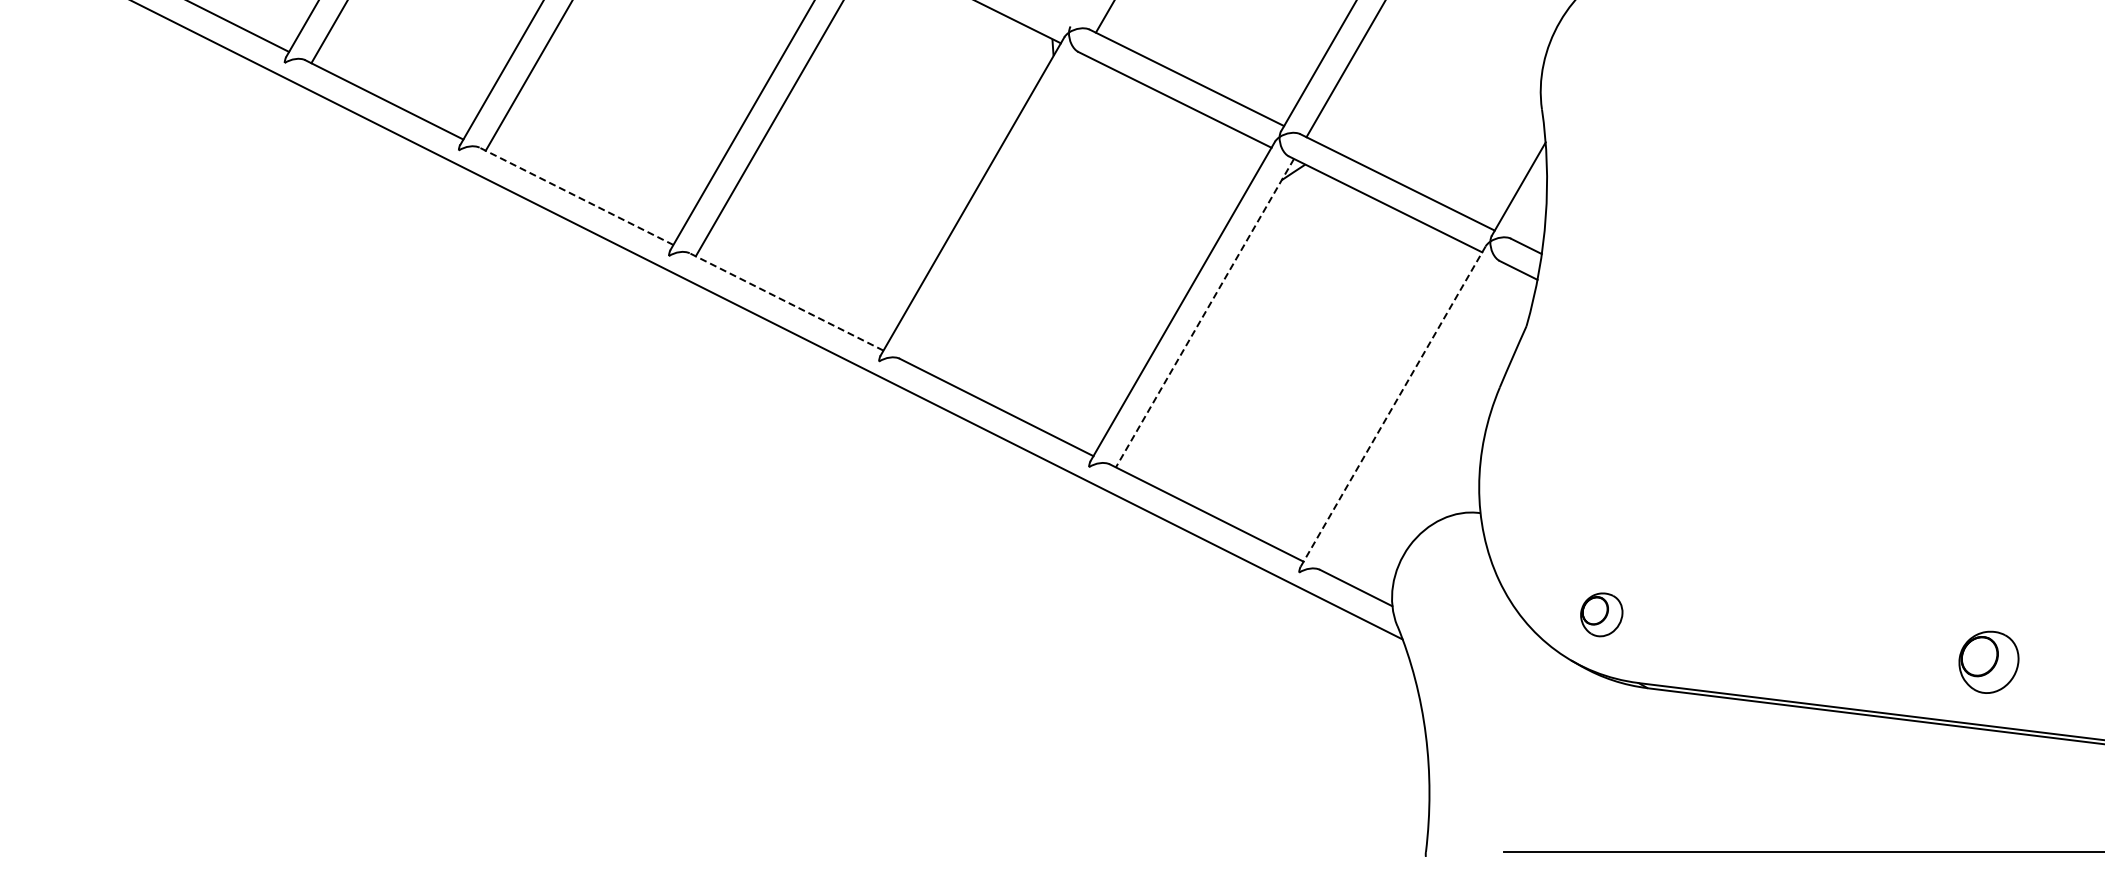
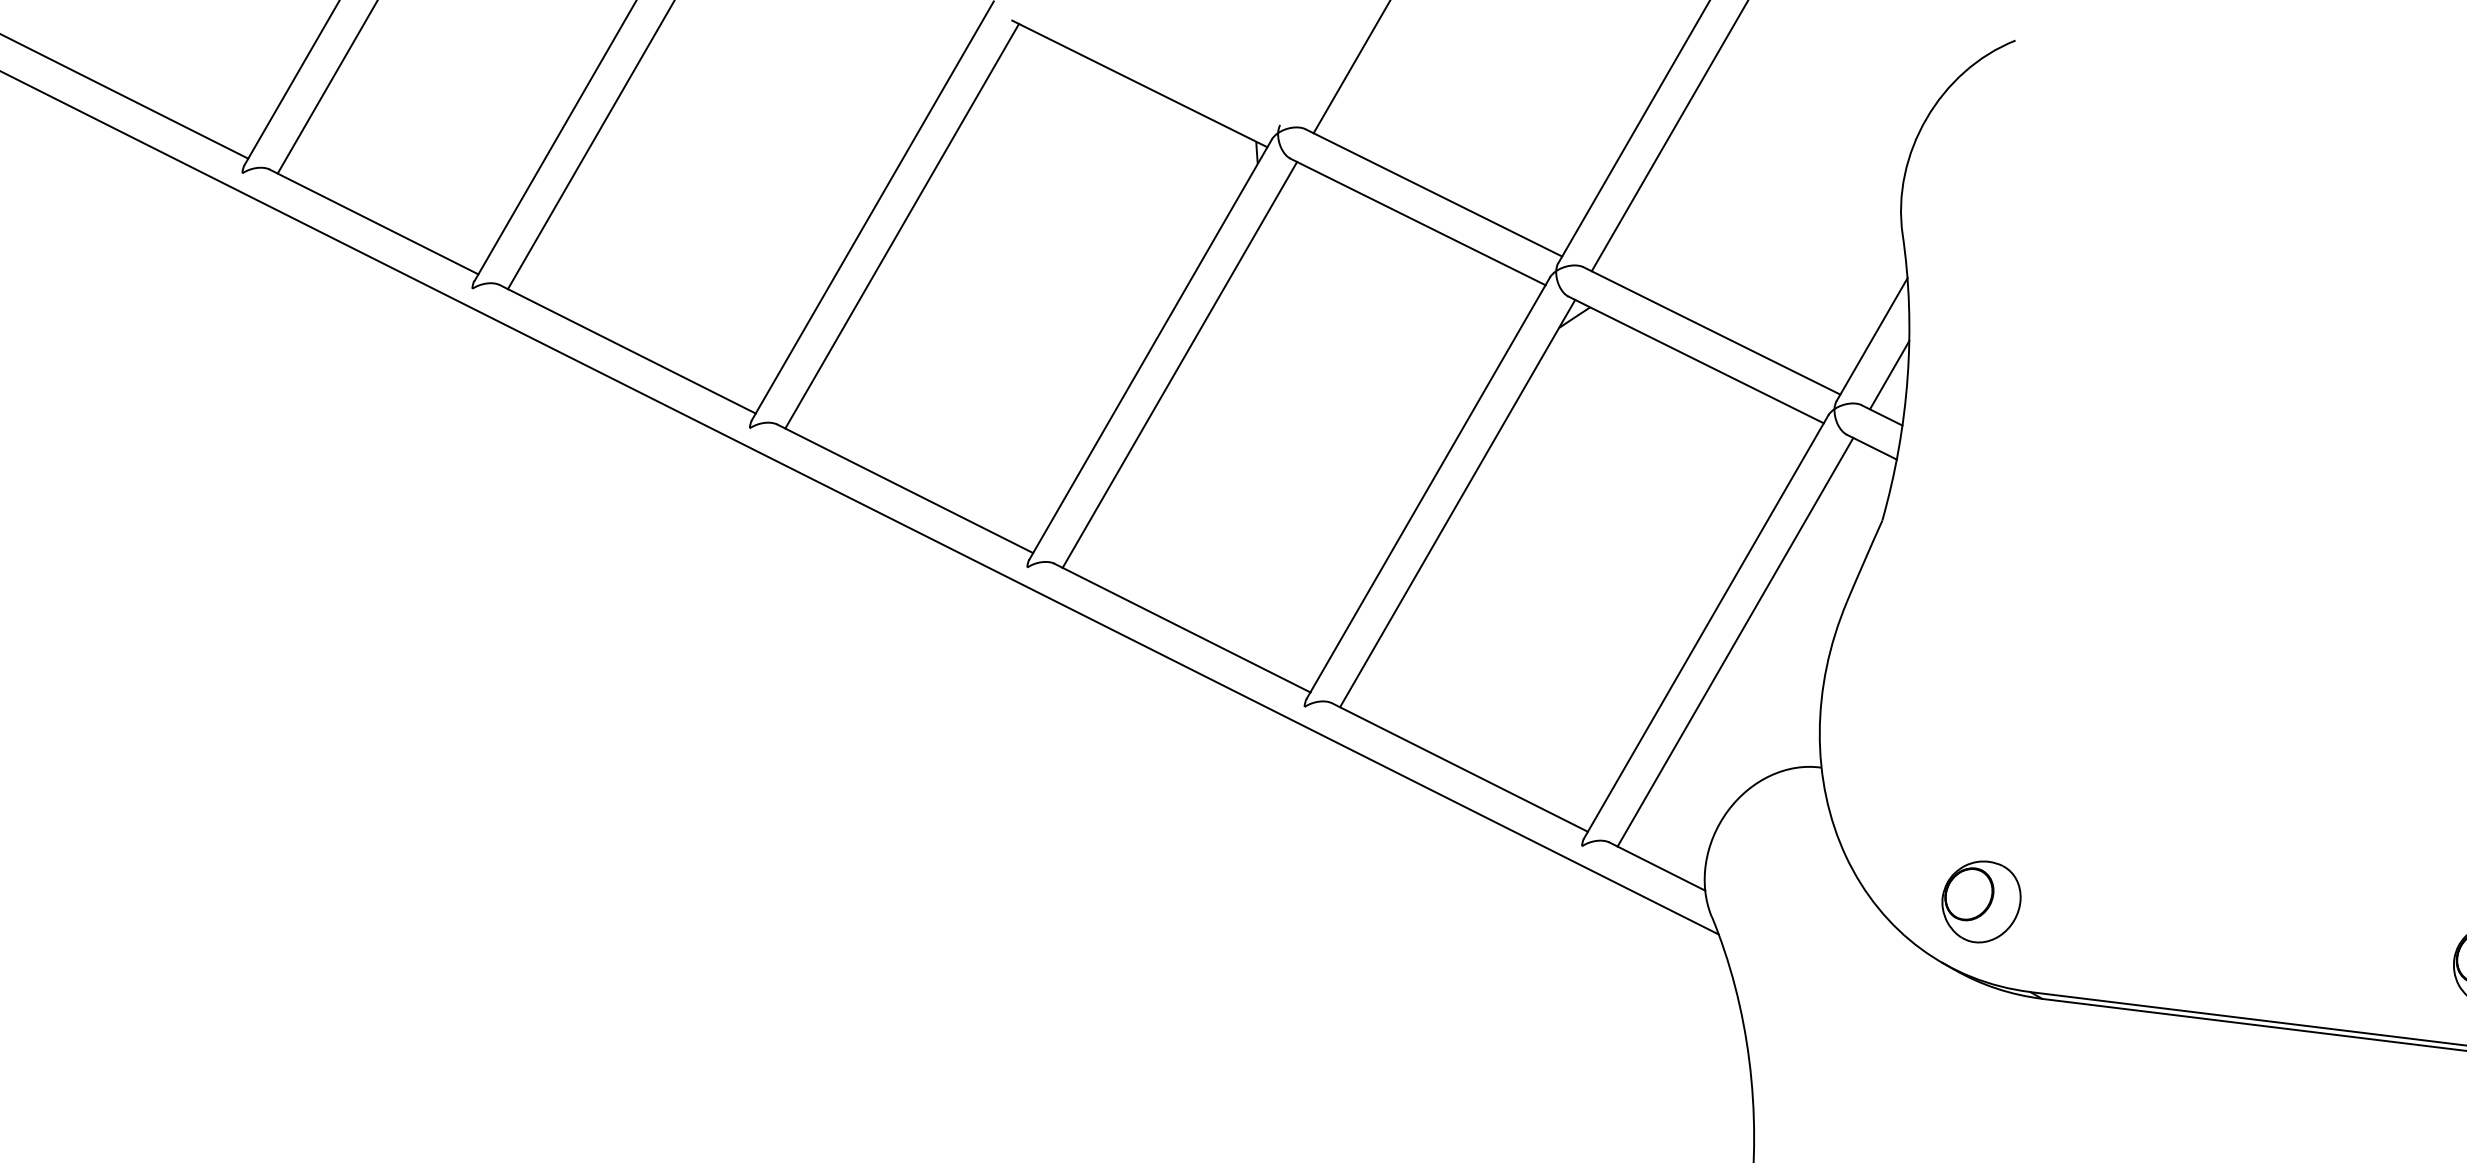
line: (576, 196) -> (627, 349), dashed -> solid
line: (994, 207) -> (1179, 364), added
line: (1532, 215) -> (1890, 374), added
line: (786, 301) -> (905, 488), dashed -> solid
line: (1204, 313) -> (1457, 504), dashed -> solid
line: (1393, 406) -> (1706, 626), dashed -> solid
line: (1415, 417) -> (1735, 641), added
part: (1601, 614) -> (1981, 901), size x1.43

